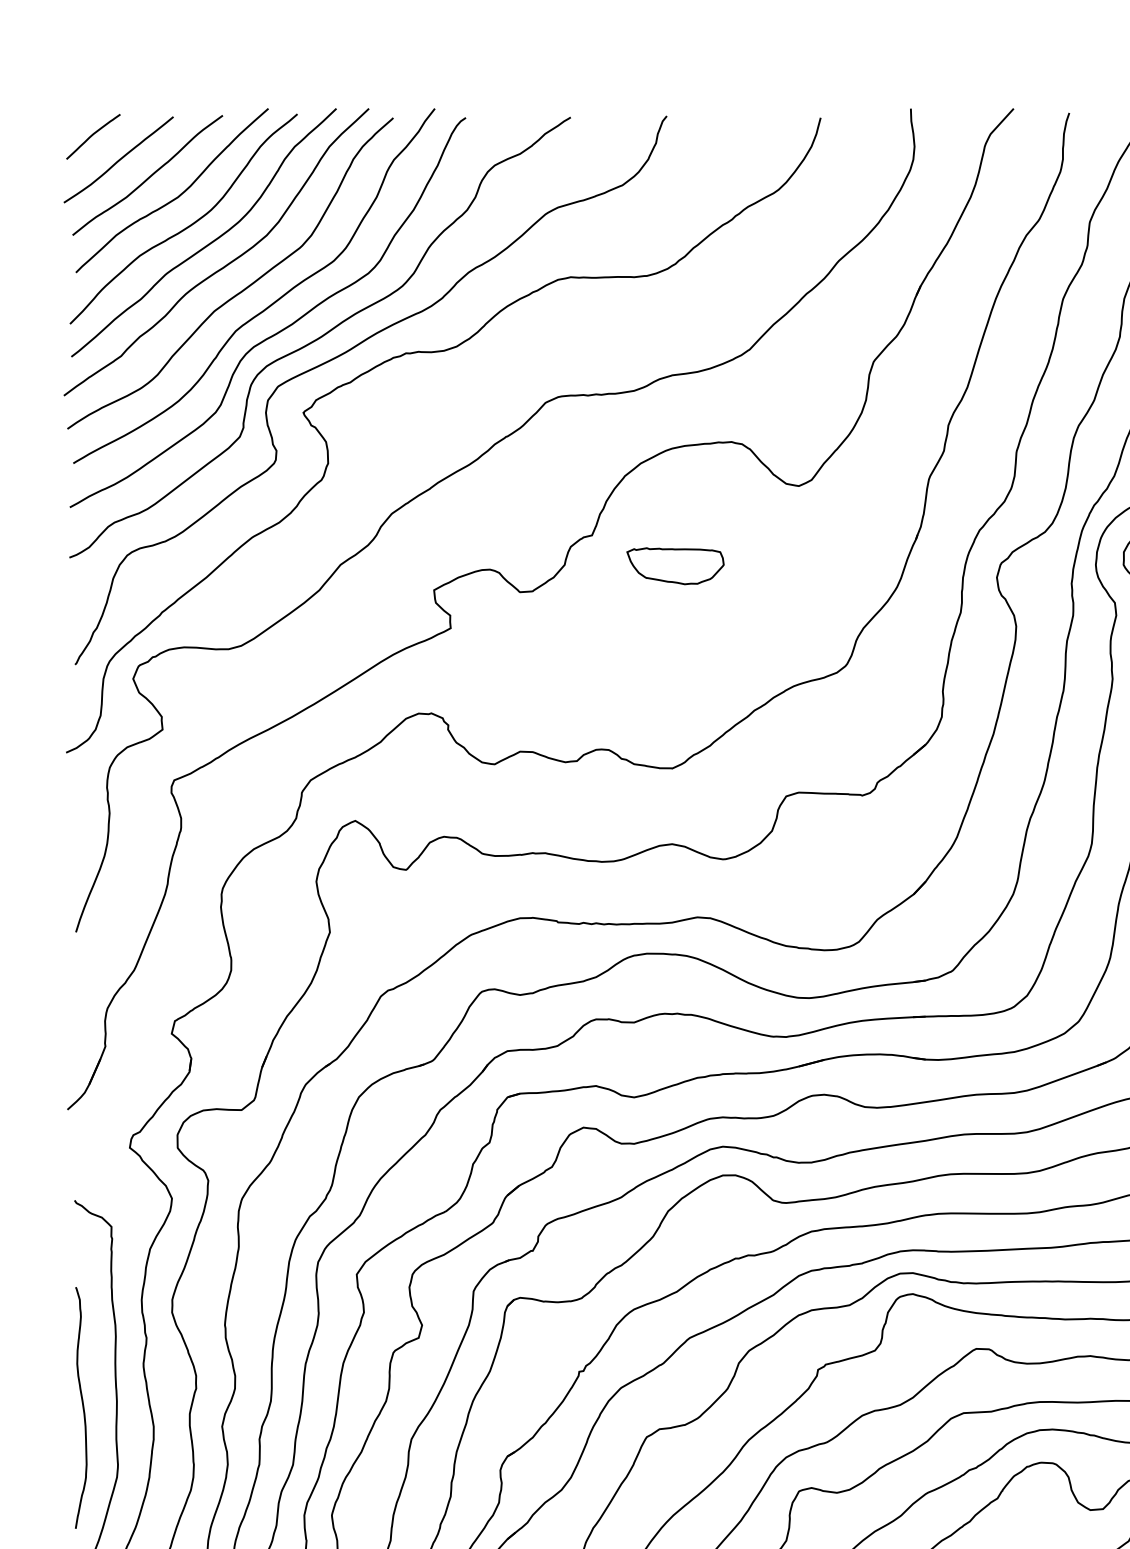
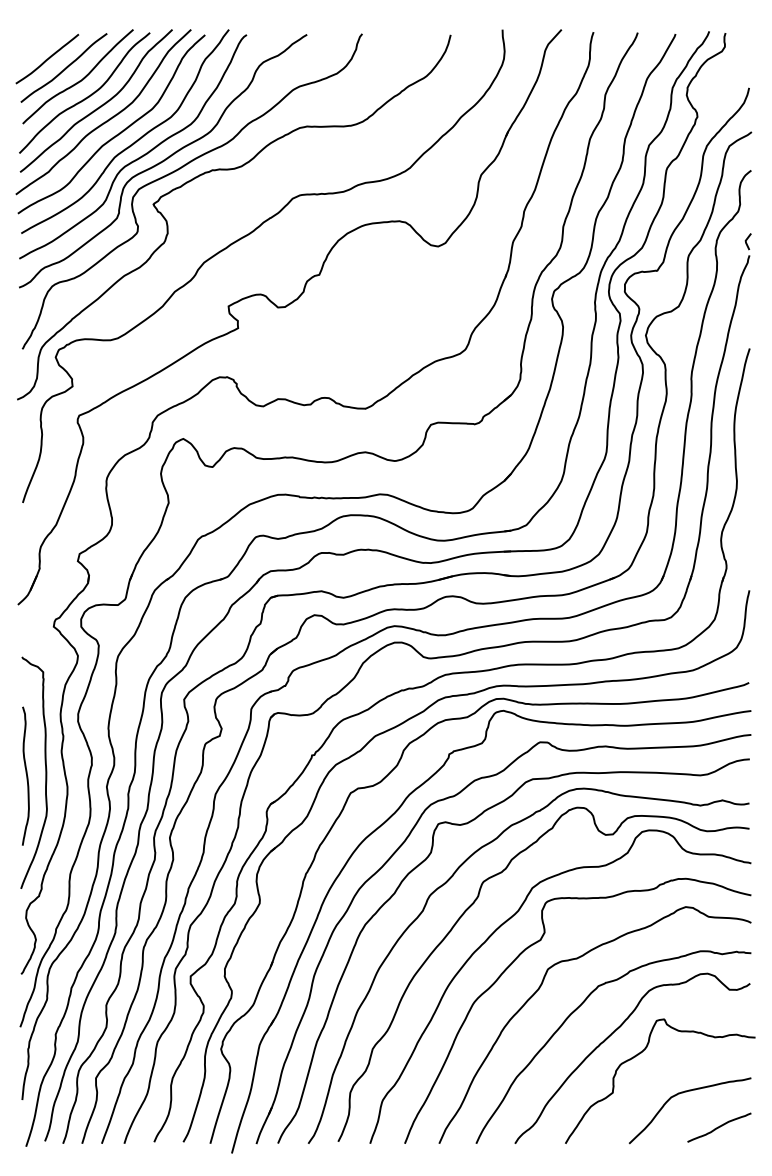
curve: (92, 136) -> (32, 45), removed
part: (674, 566) -> (366, 292), removed

